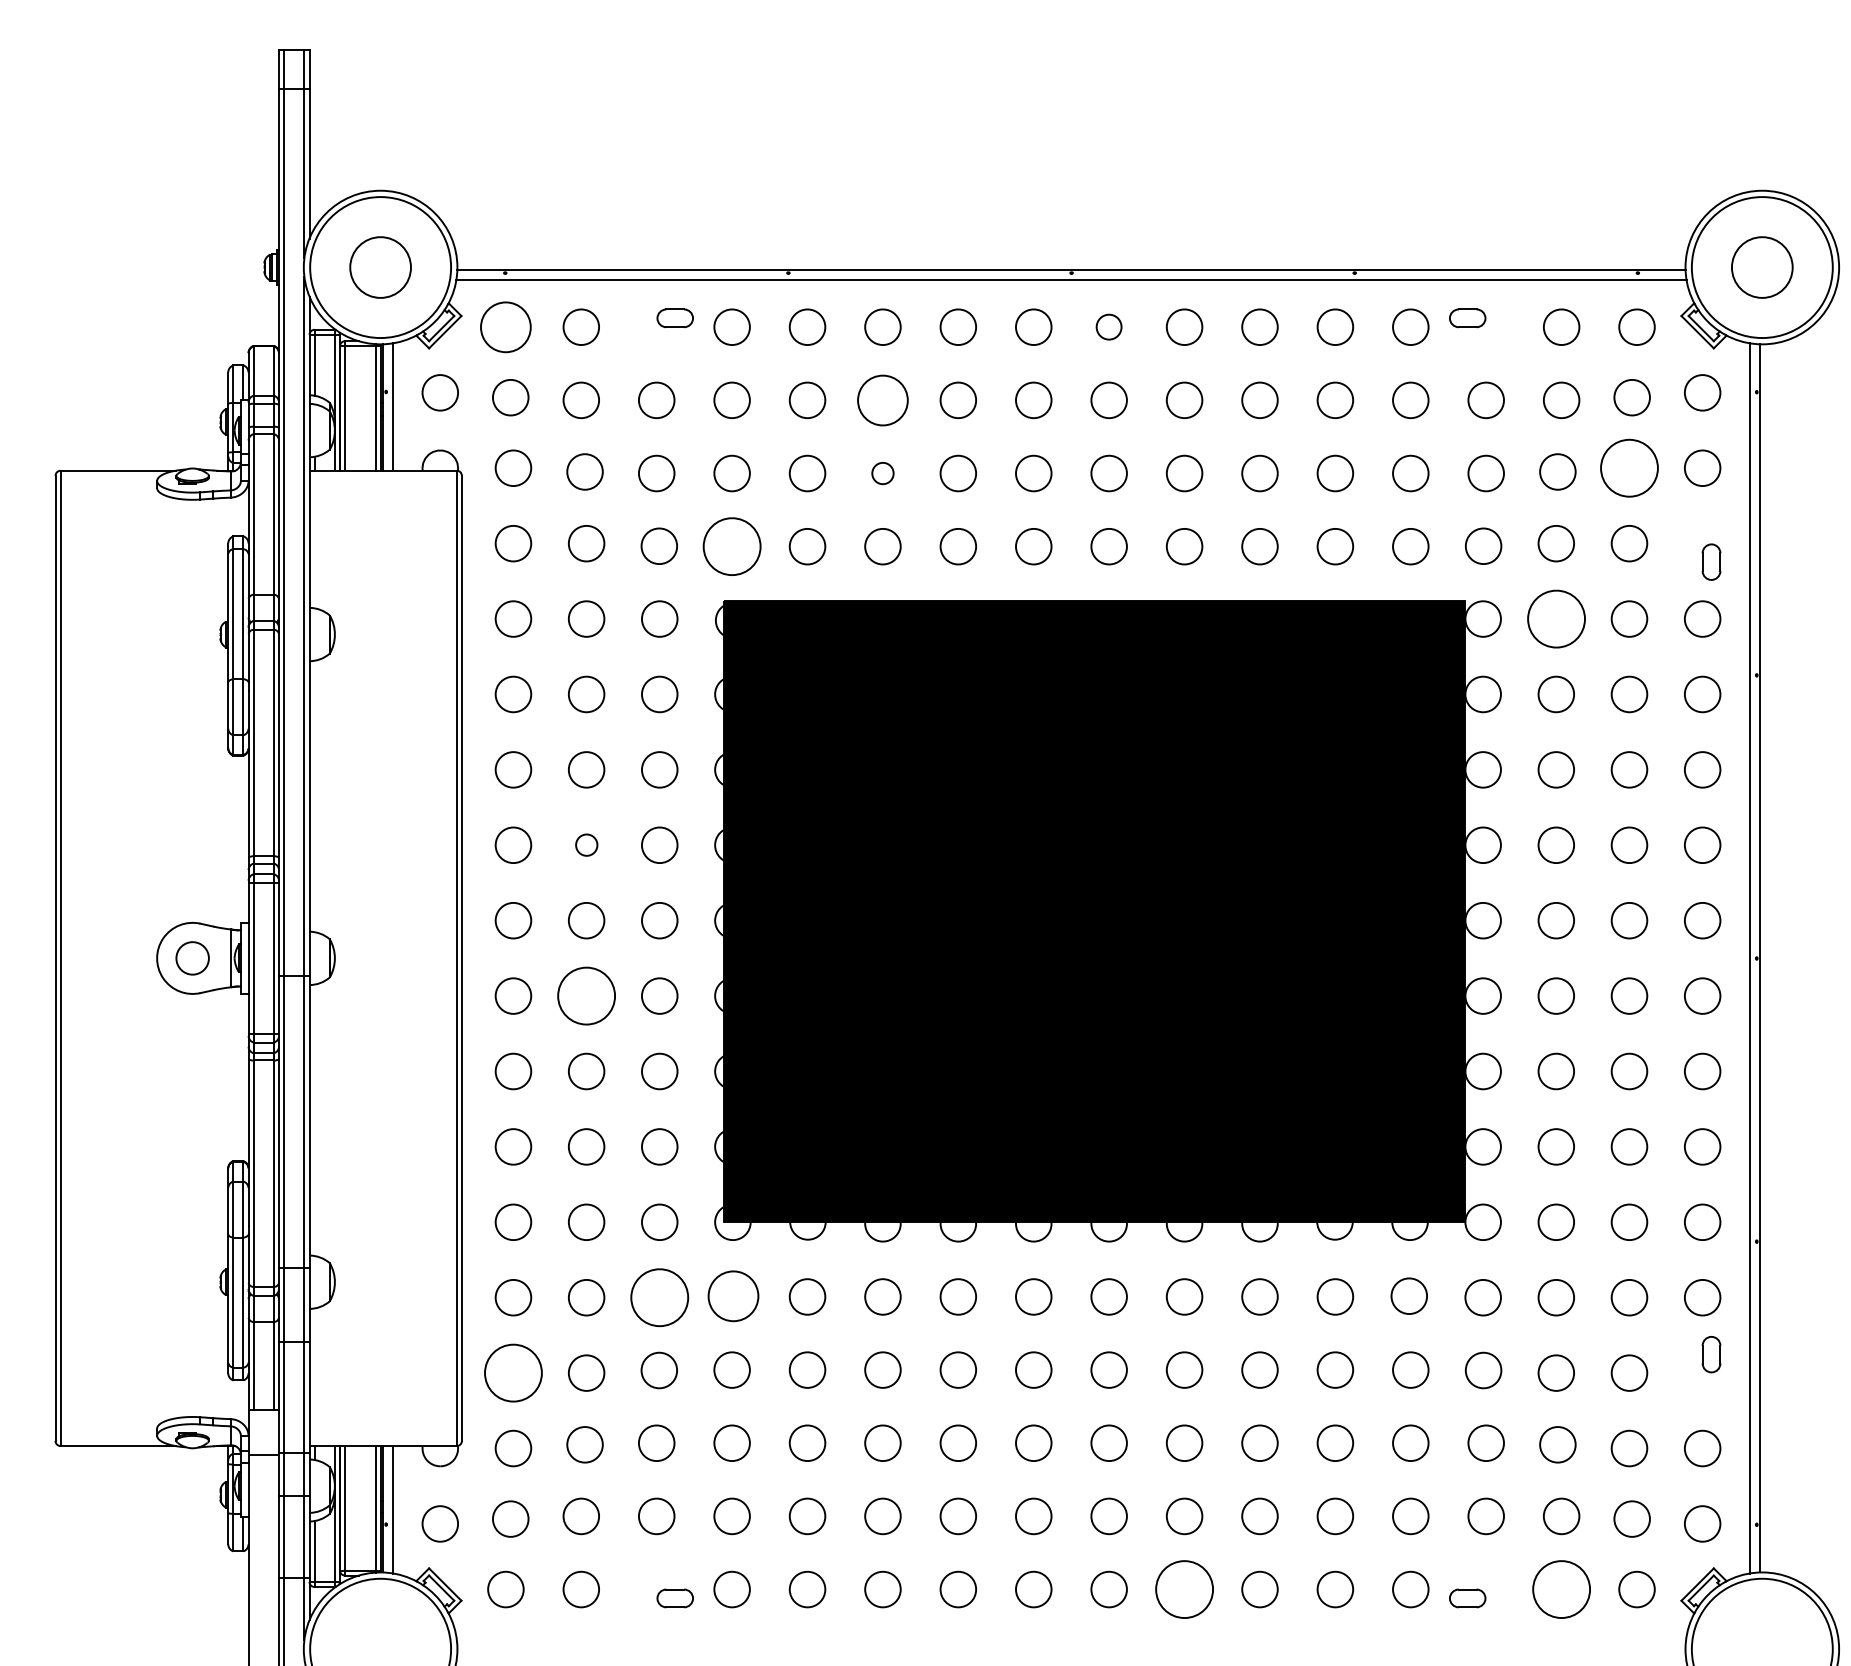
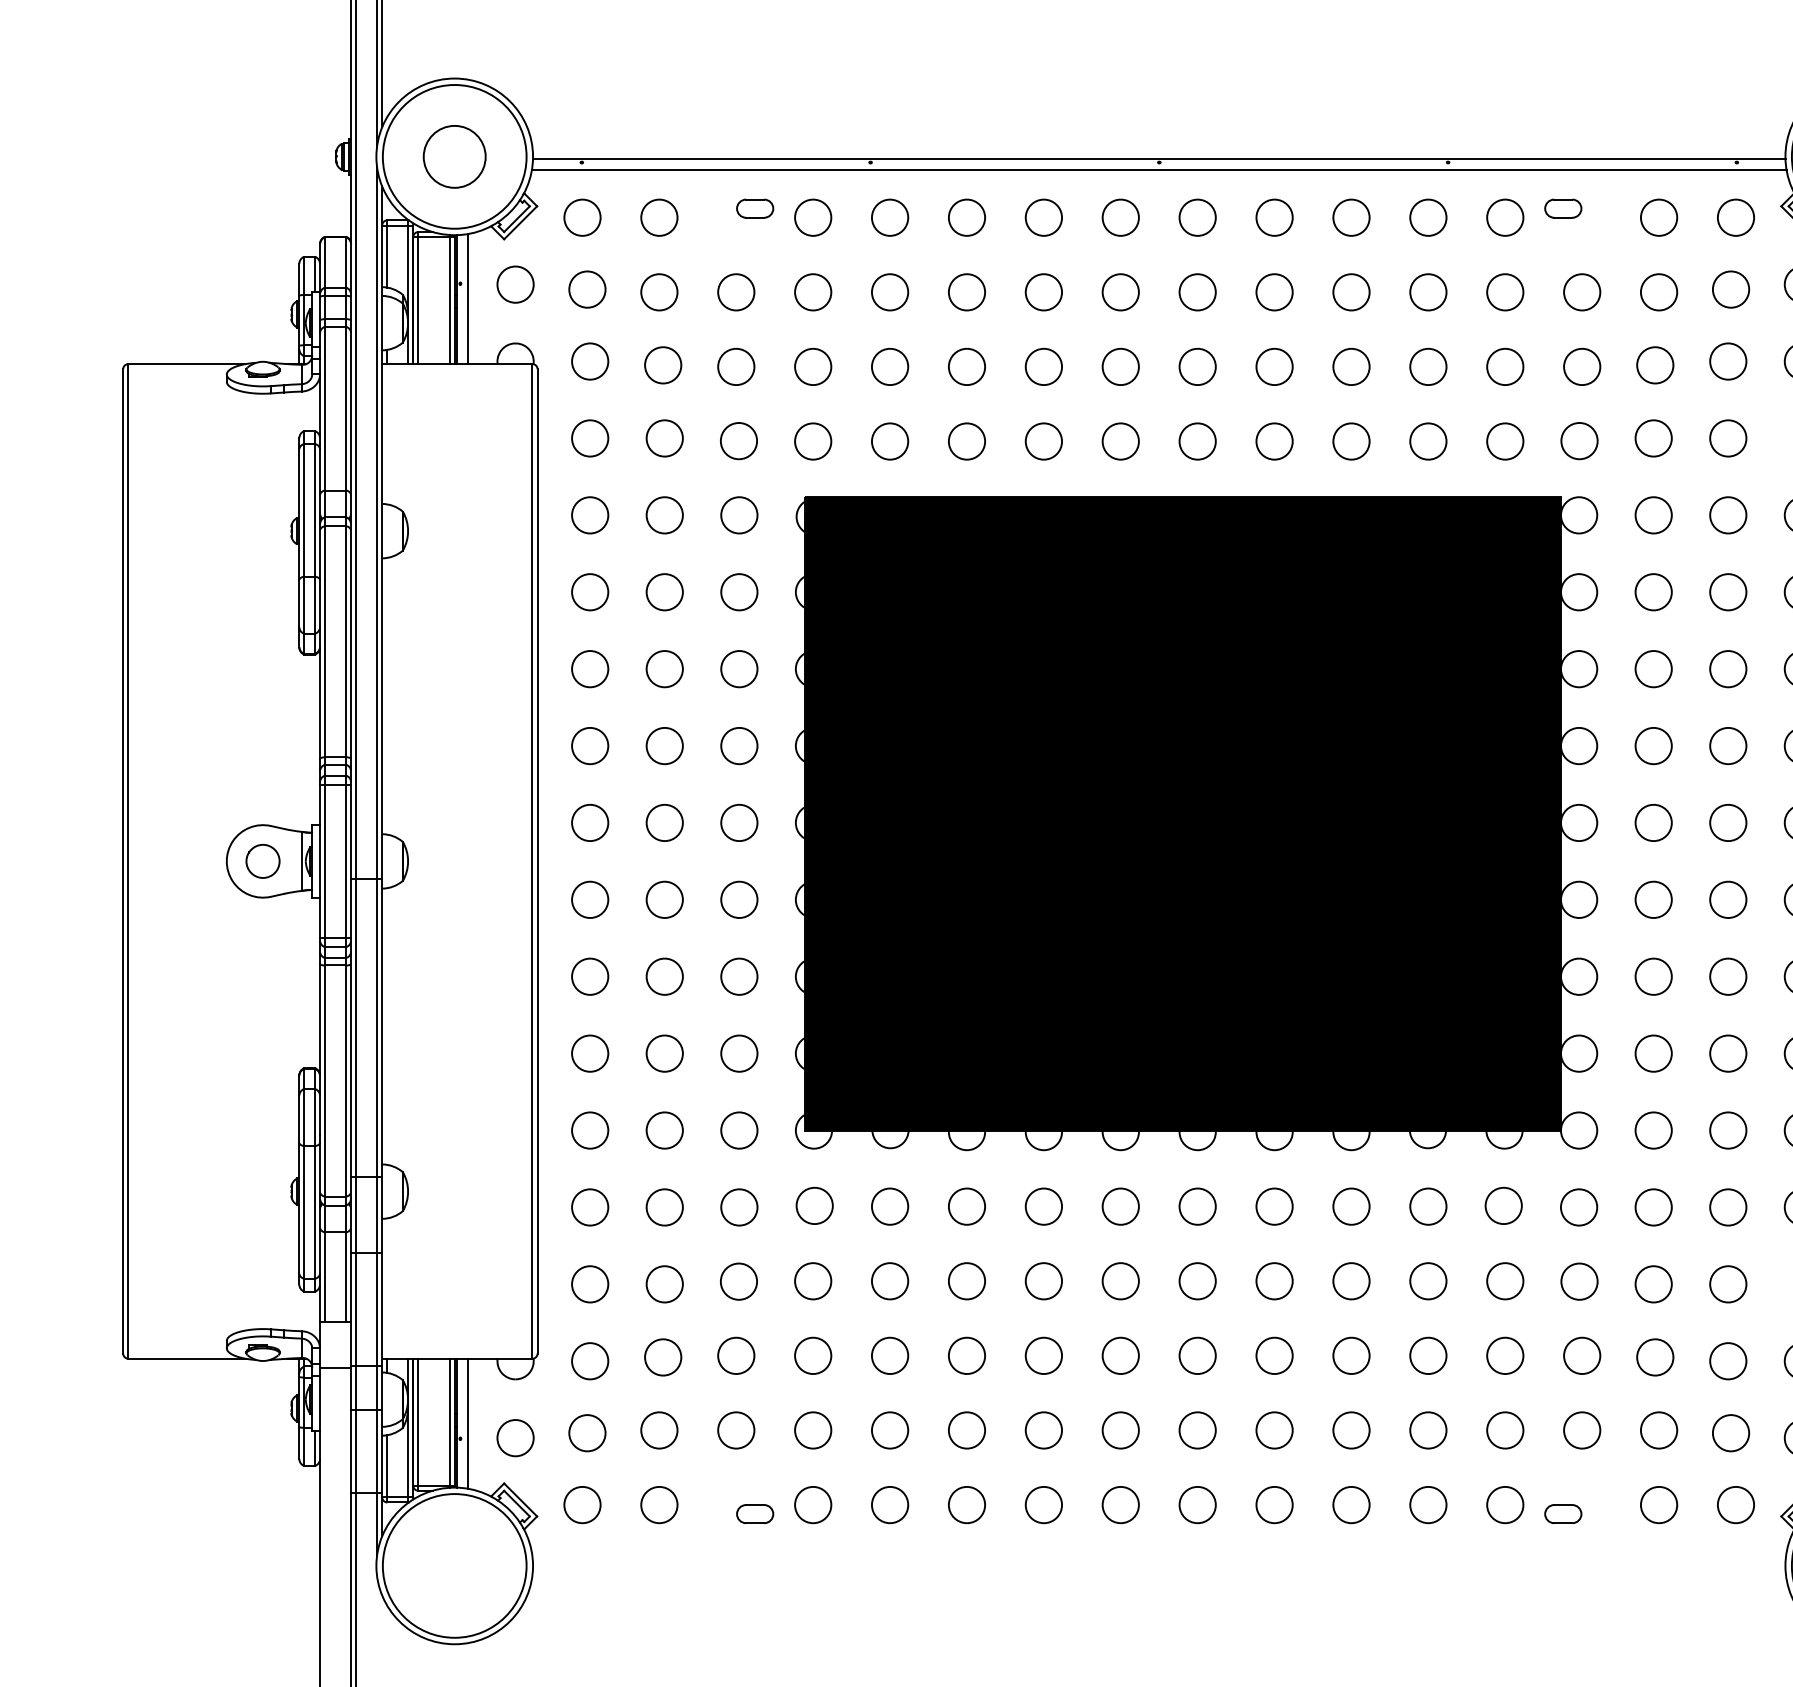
circle: (505, 326) -> (582, 216), size x0.71
circle: (1108, 326) -> (1197, 216), size x1.43
circle: (882, 399) -> (966, 291), size x0.71
circle: (1629, 468) -> (1728, 361), size x0.62
circle: (882, 473) -> (966, 366), size x1.67
circle: (731, 546) -> (812, 441), size x0.62
circle: (1555, 618) -> (1652, 514), size x0.62
circle: (586, 844) -> (664, 745), size x1.67
circle: (586, 995) -> (664, 899), size x0.62
circle: (733, 1295) -> (814, 1205), size x0.71
circle: (659, 1297) -> (739, 1207), size x0.62
circle: (513, 1372) -> (590, 1283), size x0.62
circle: (1184, 1589) -> (1274, 1505), size x0.62
circle: (1561, 1589) -> (1658, 1505), size x0.62

